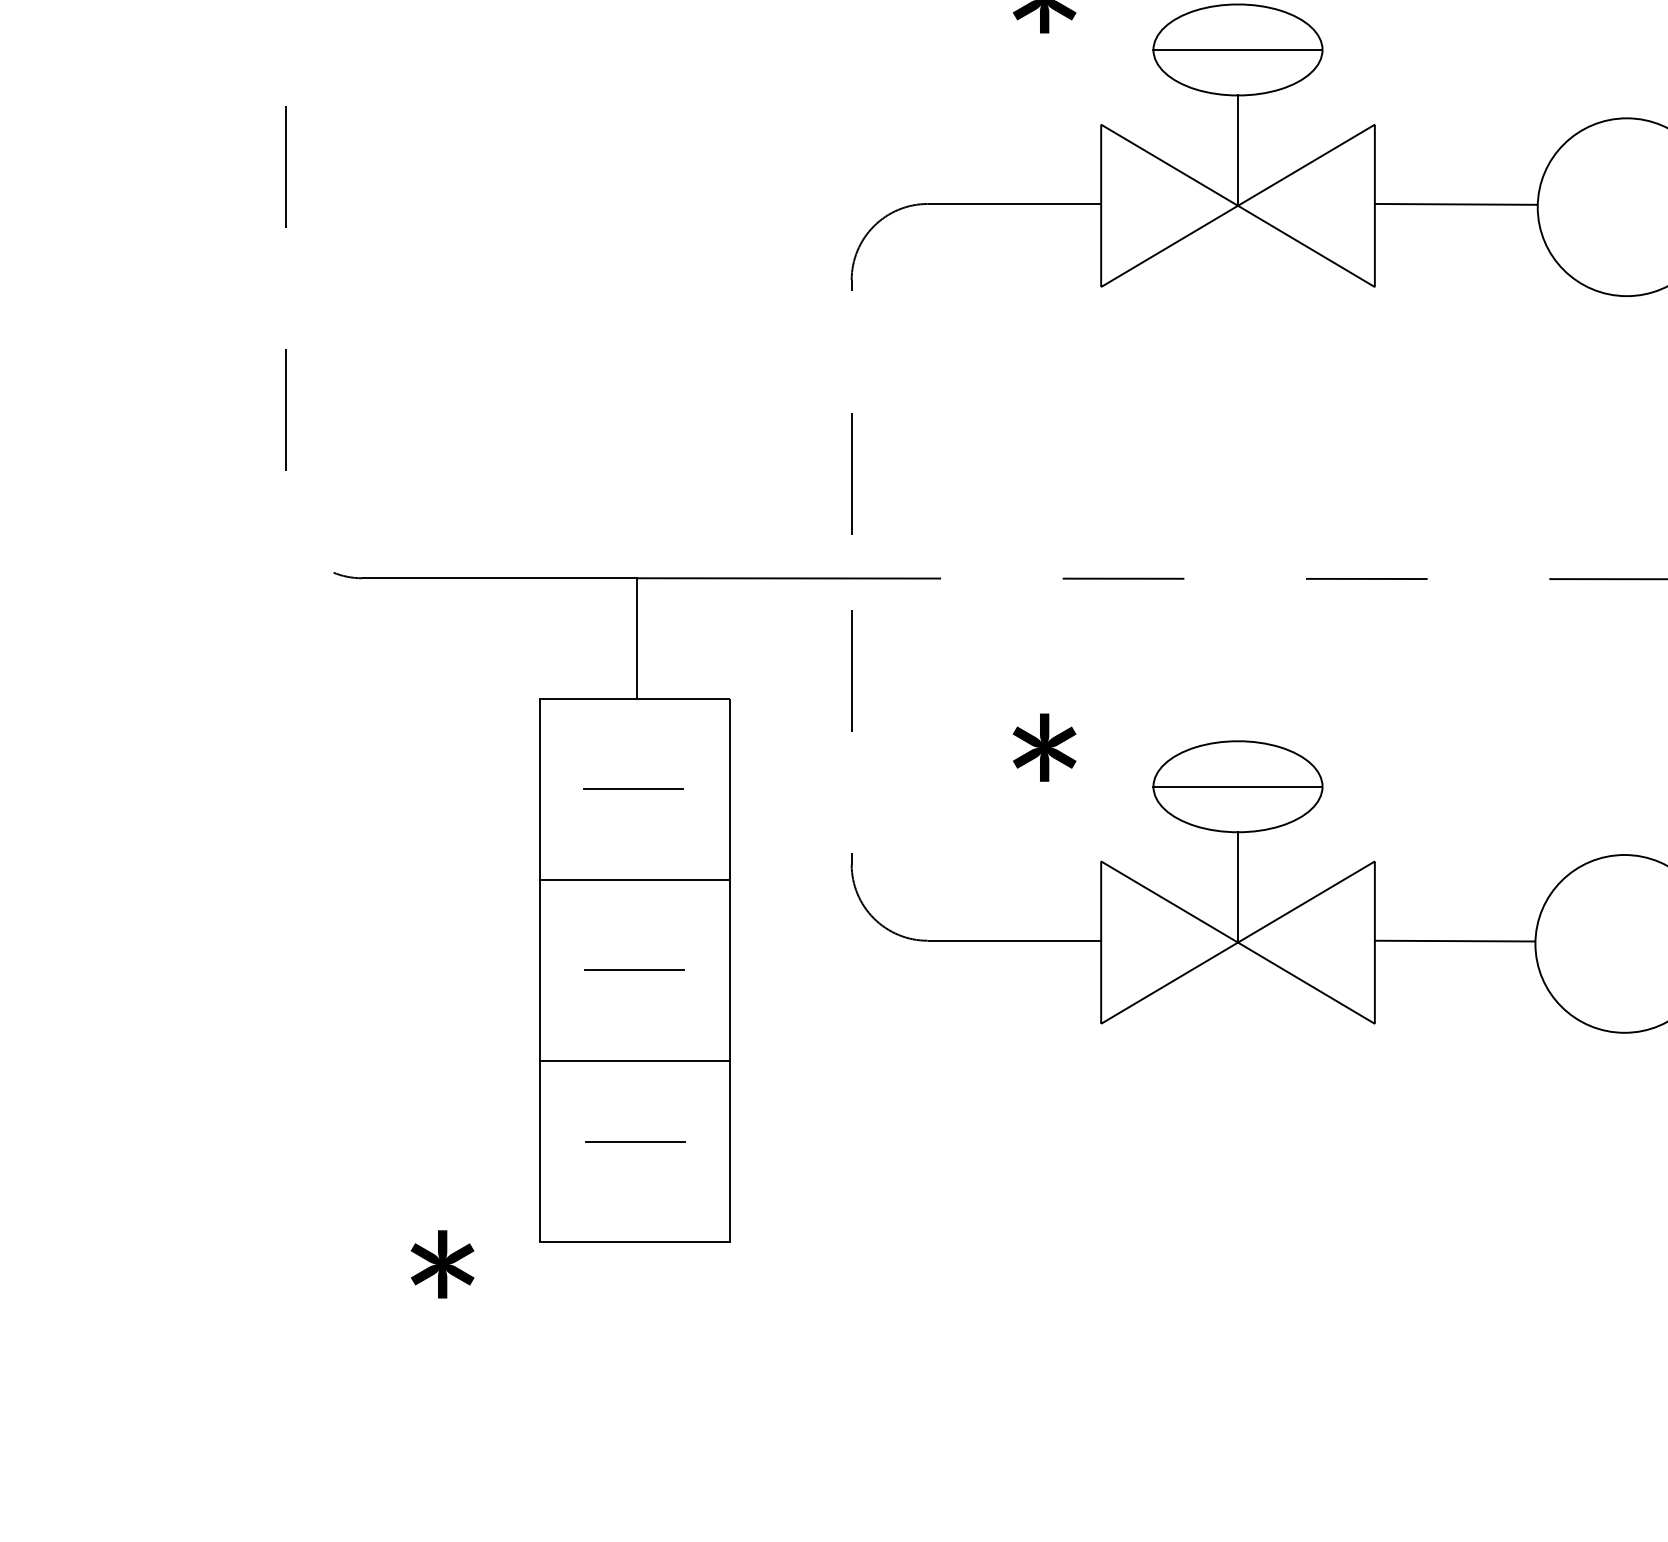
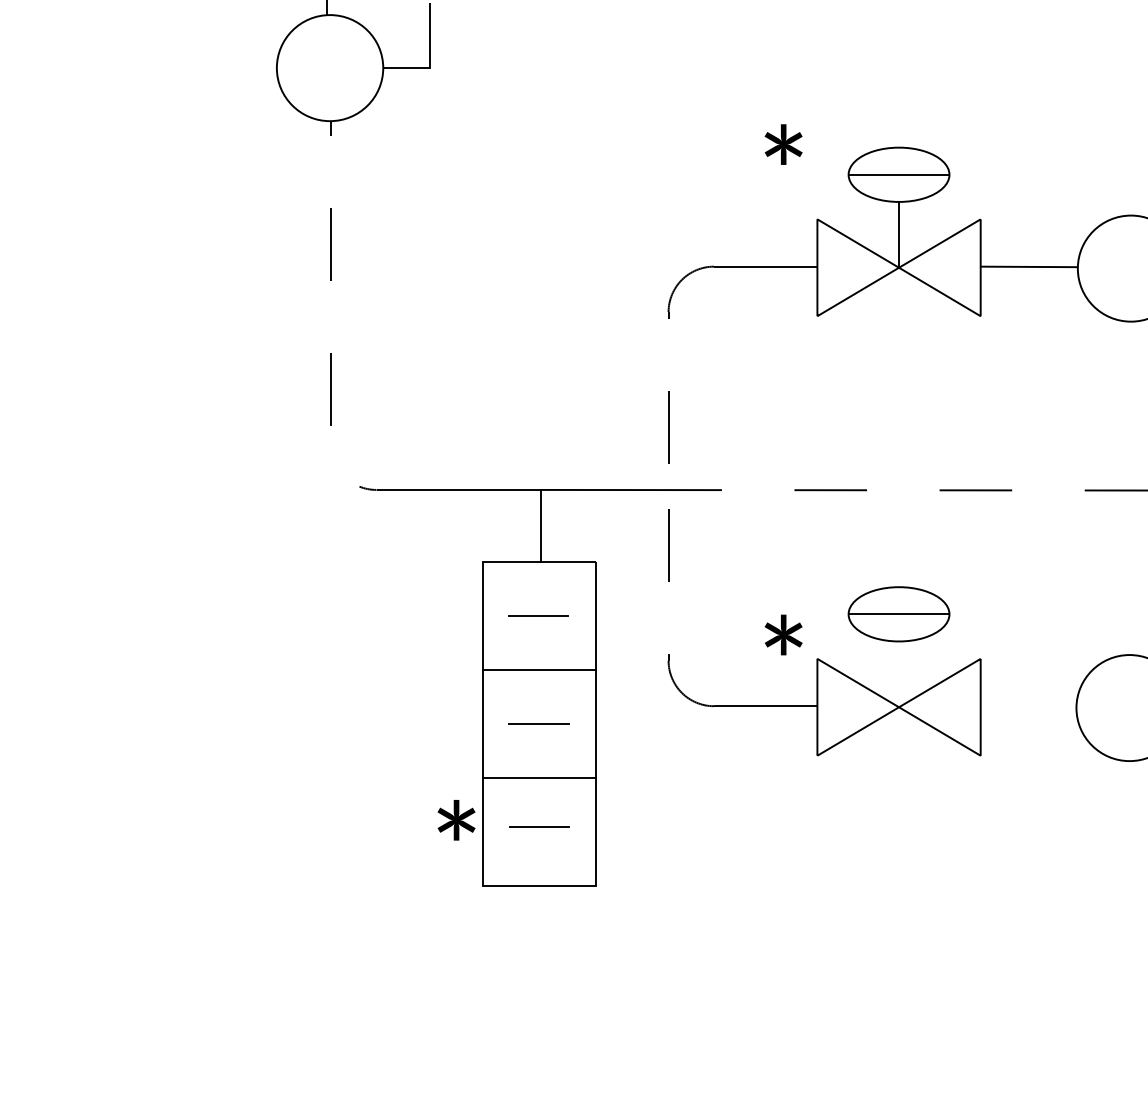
text: (1044, 746) -> (783, 634), moved
line: (1238, 887) -> (899, 674), removed
line: (1455, 941) -> (1028, 706), removed
text: (442, 1264) -> (456, 820), moved

